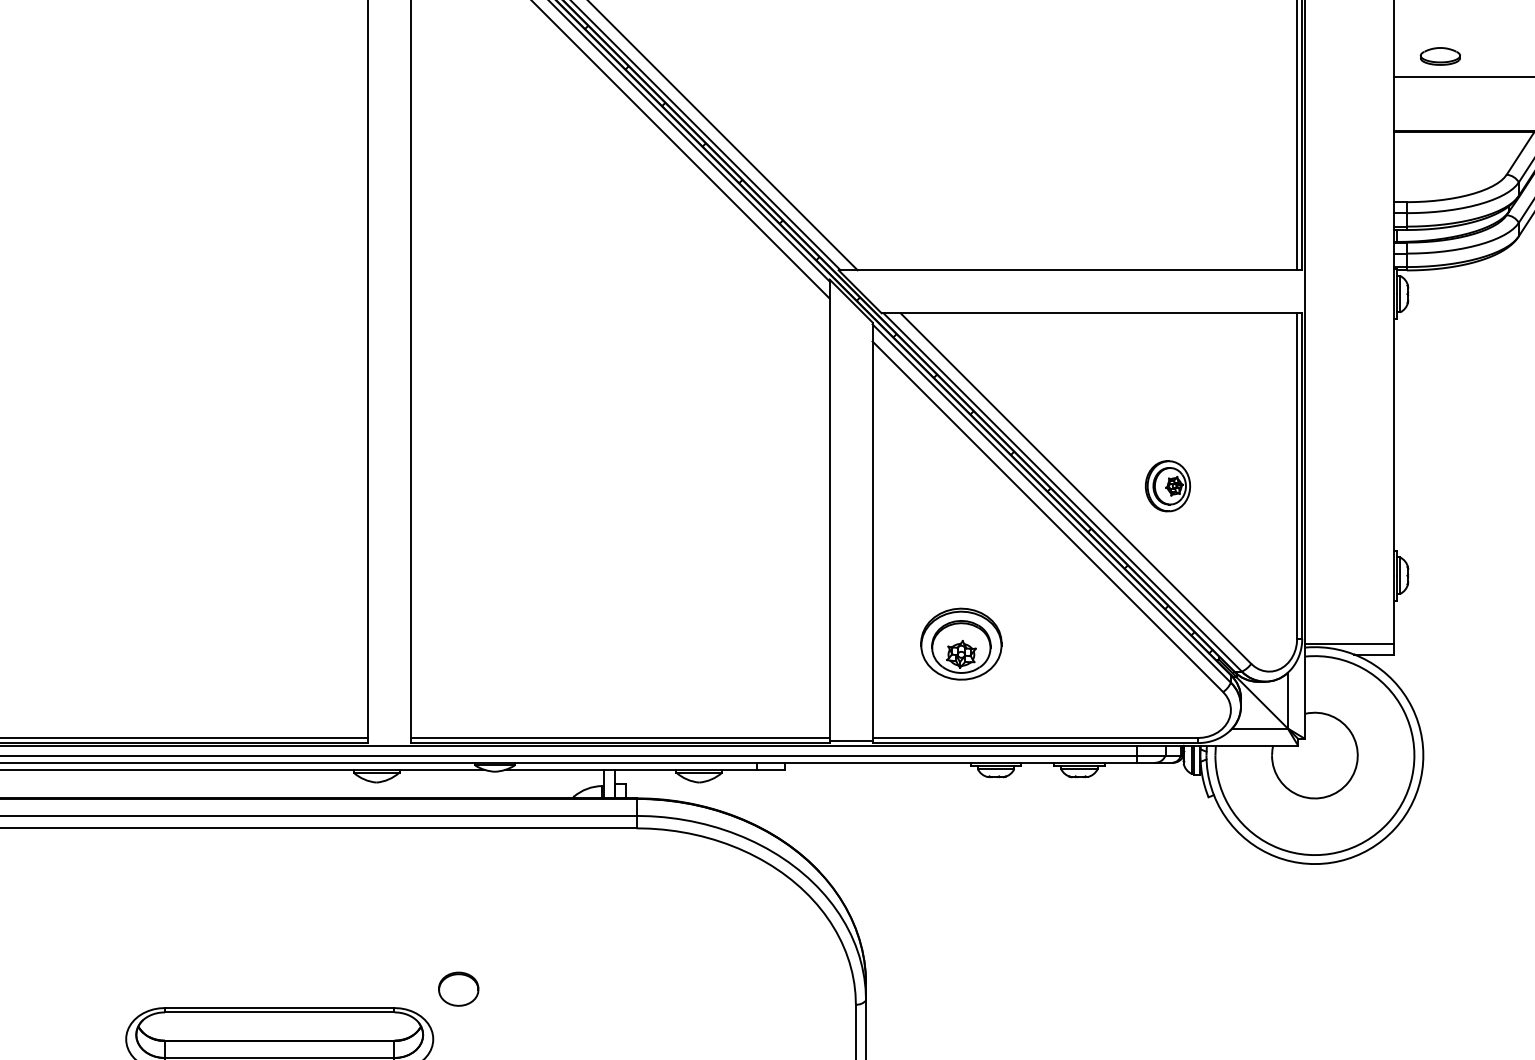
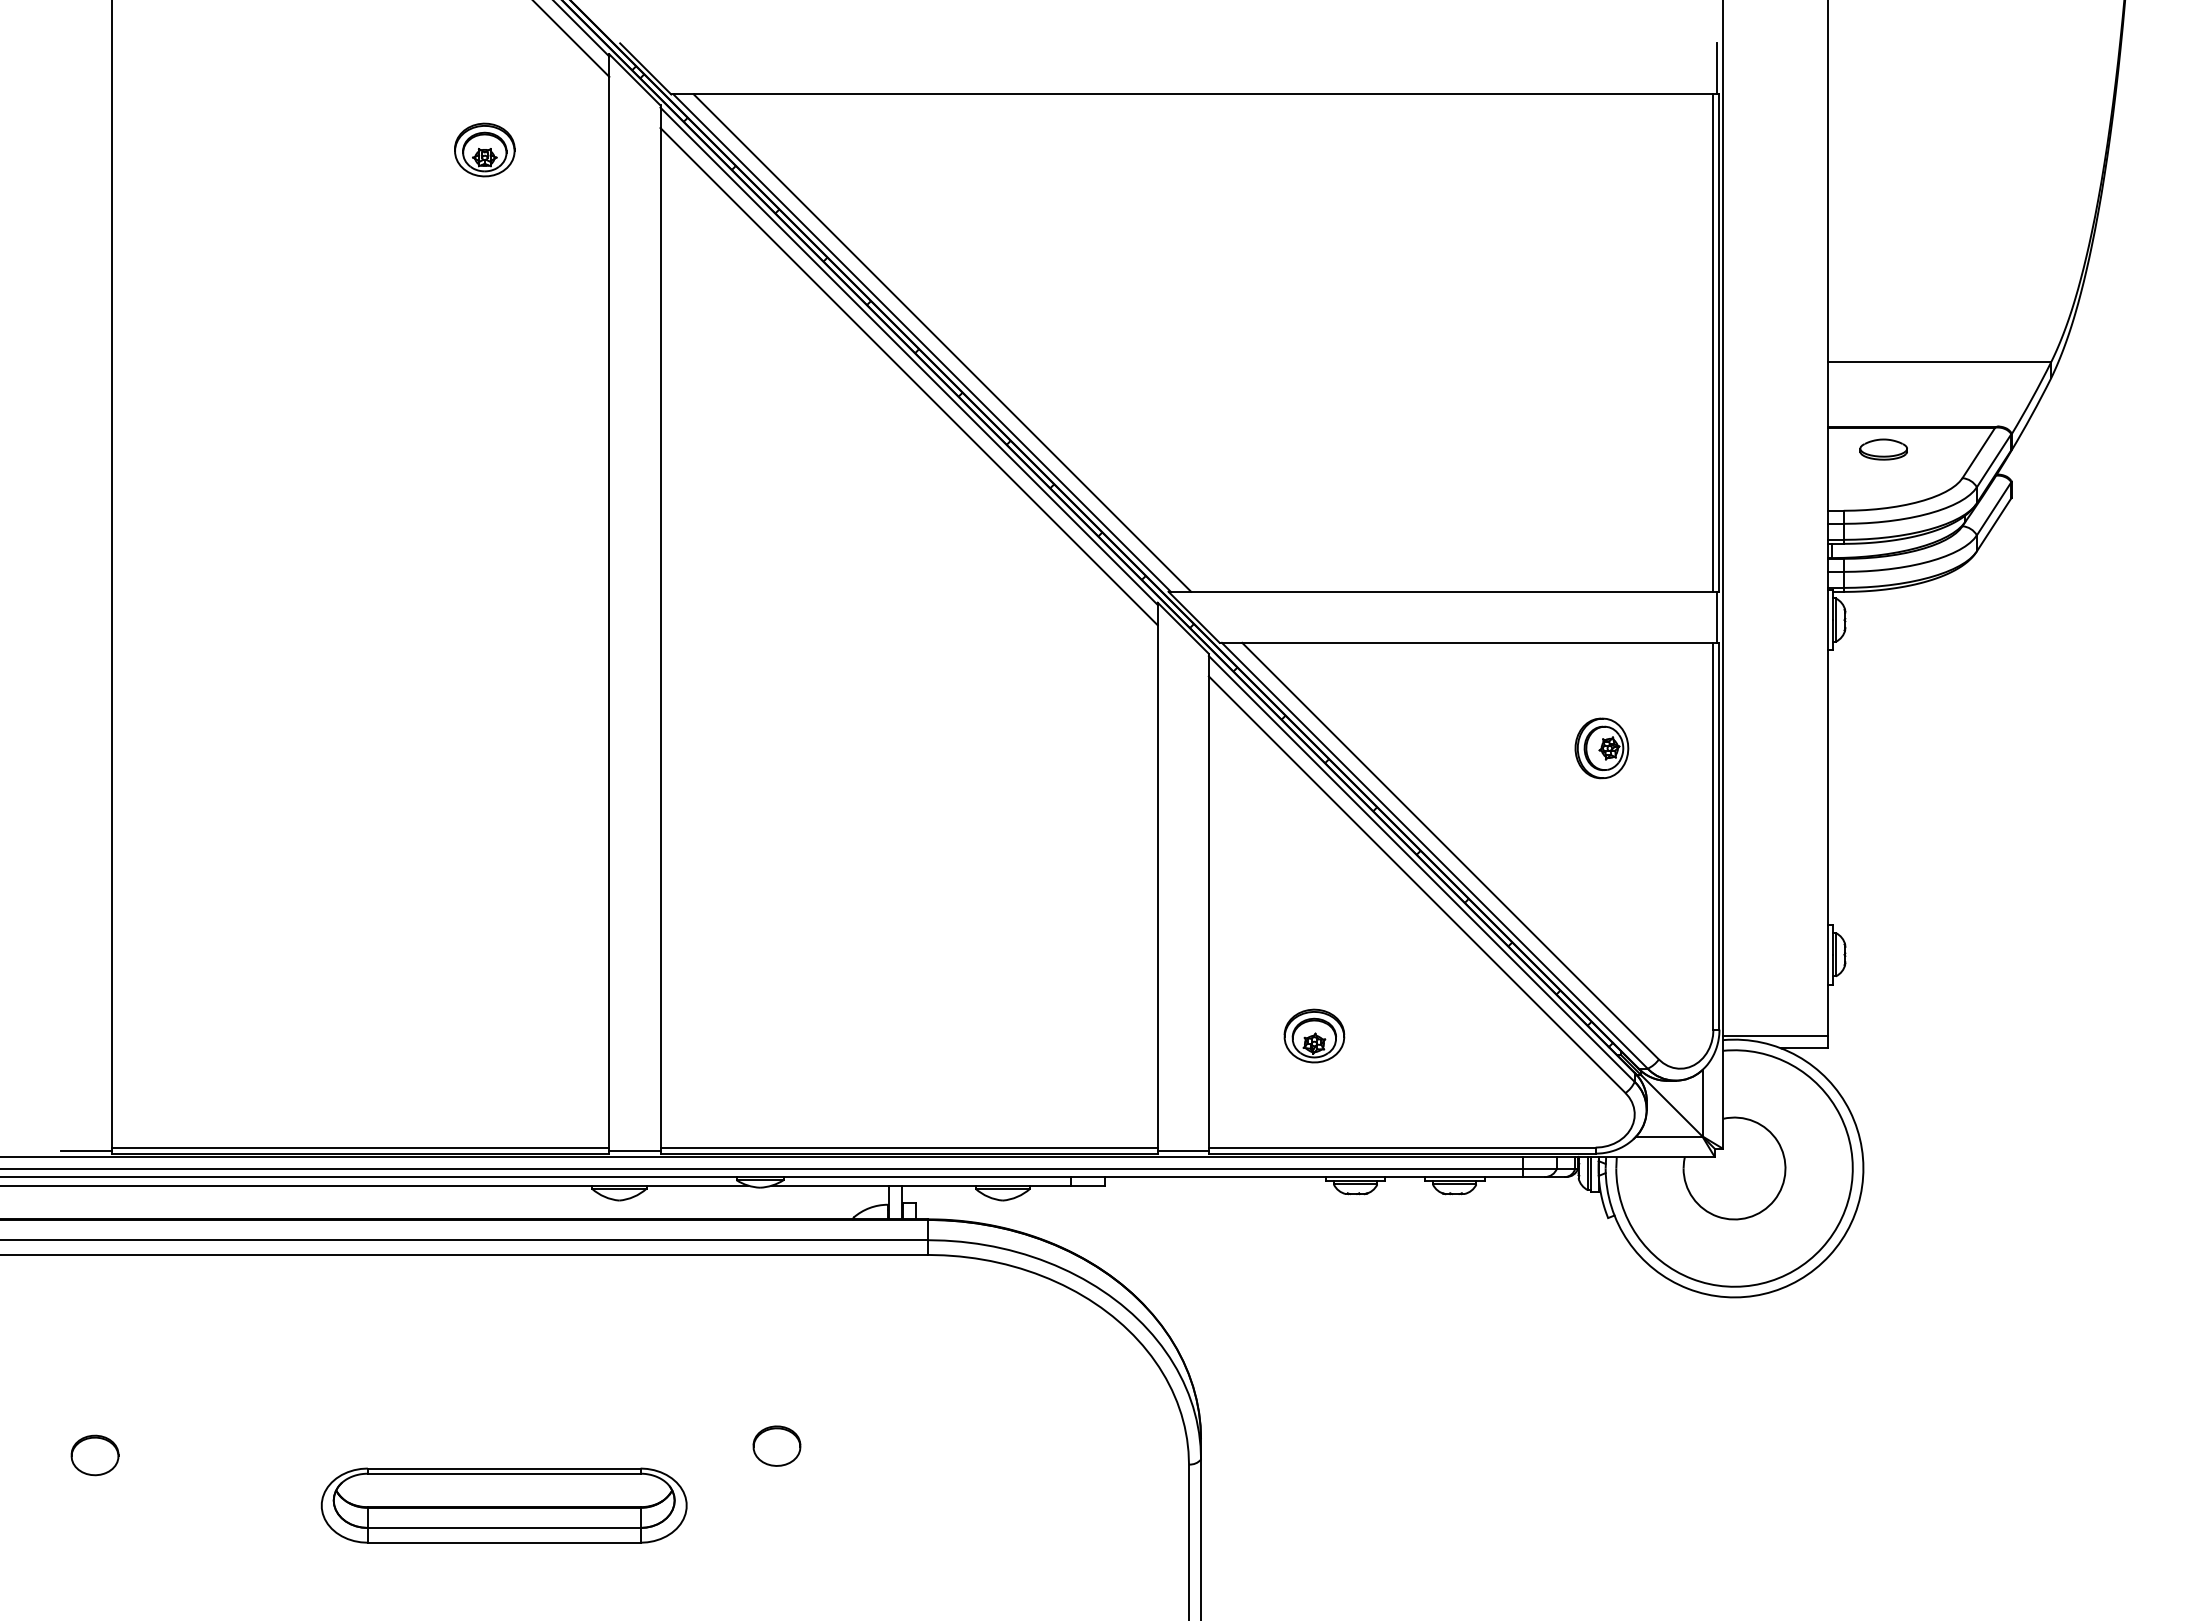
part: (1440, 56) -> (1883, 449), moved
line: (1299, 291) -> (1716, 616), added
part: (1167, 486) -> (1601, 748), moved
part: (961, 643) -> (1314, 1035), size x0.62
line: (389, 741) -> (634, 1151), added
part: (458, 988) -> (776, 1445), moved

